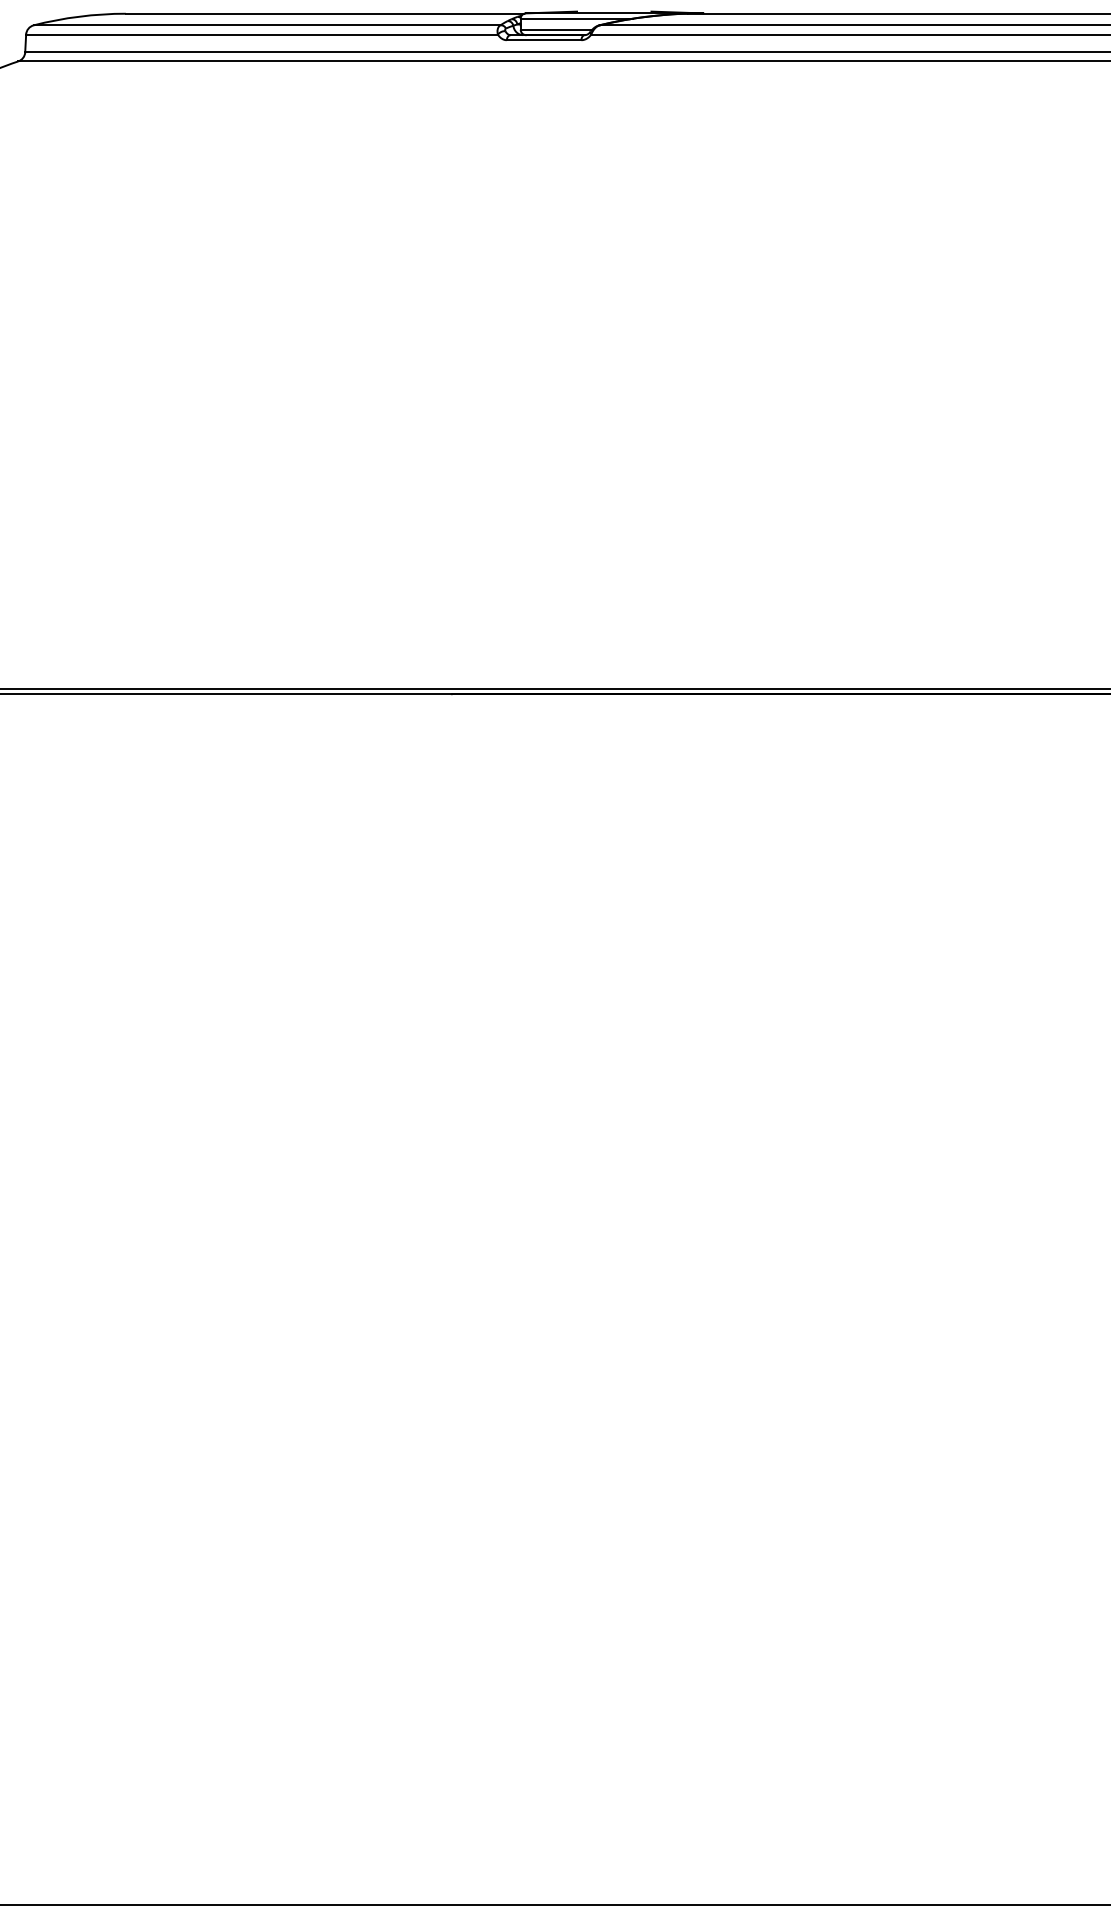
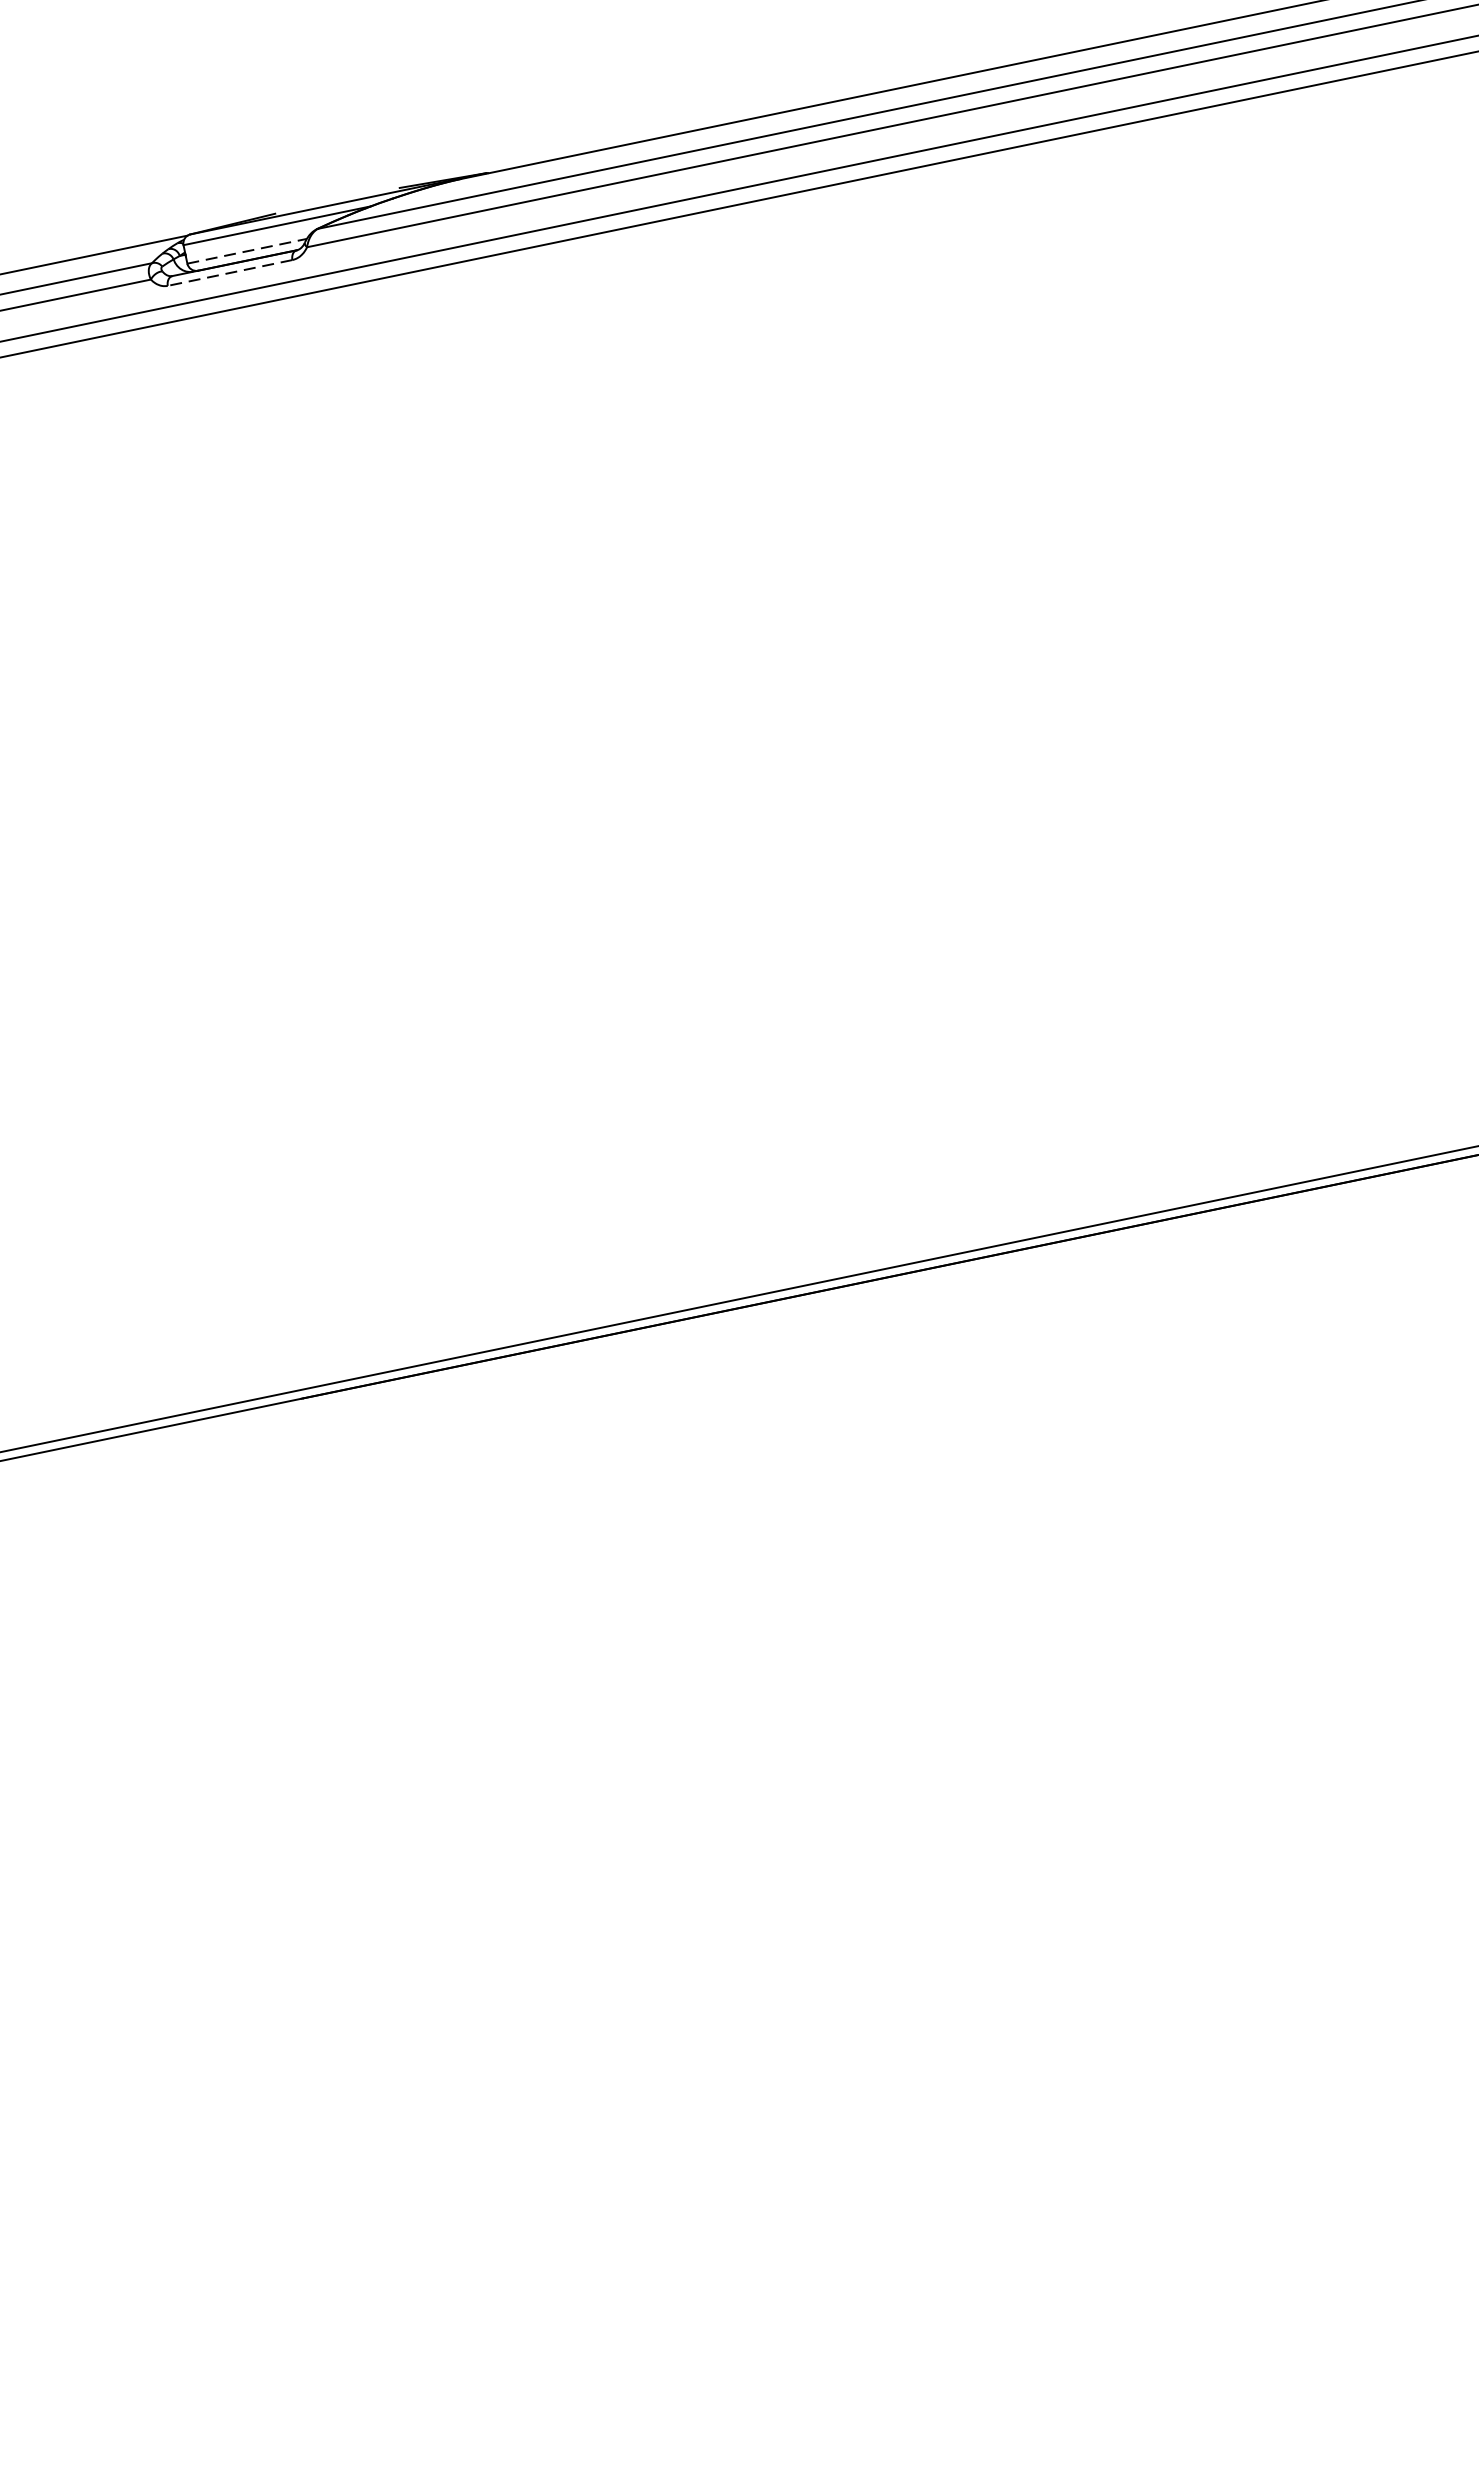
line: (556, 29) -> (247, 250), solid -> dashed
line: (543, 40) -> (229, 273), solid -> dashed

